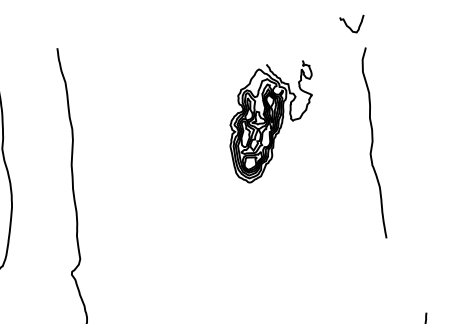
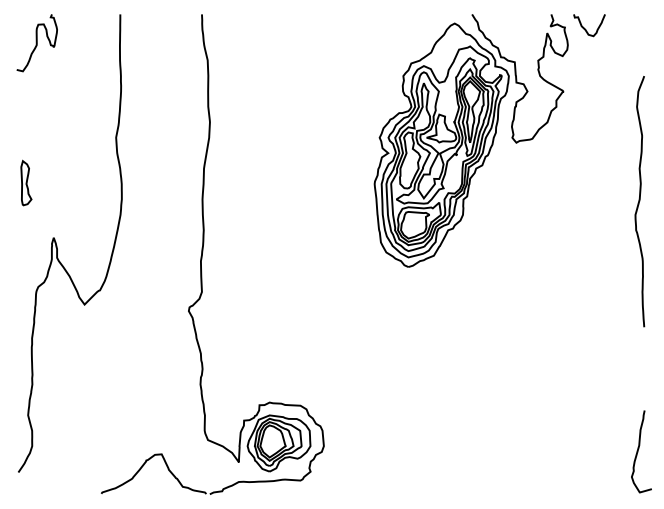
part: (271, 121) -> (470, 140), size x1.67
curve: (372, 143) -> (639, 201), moved

